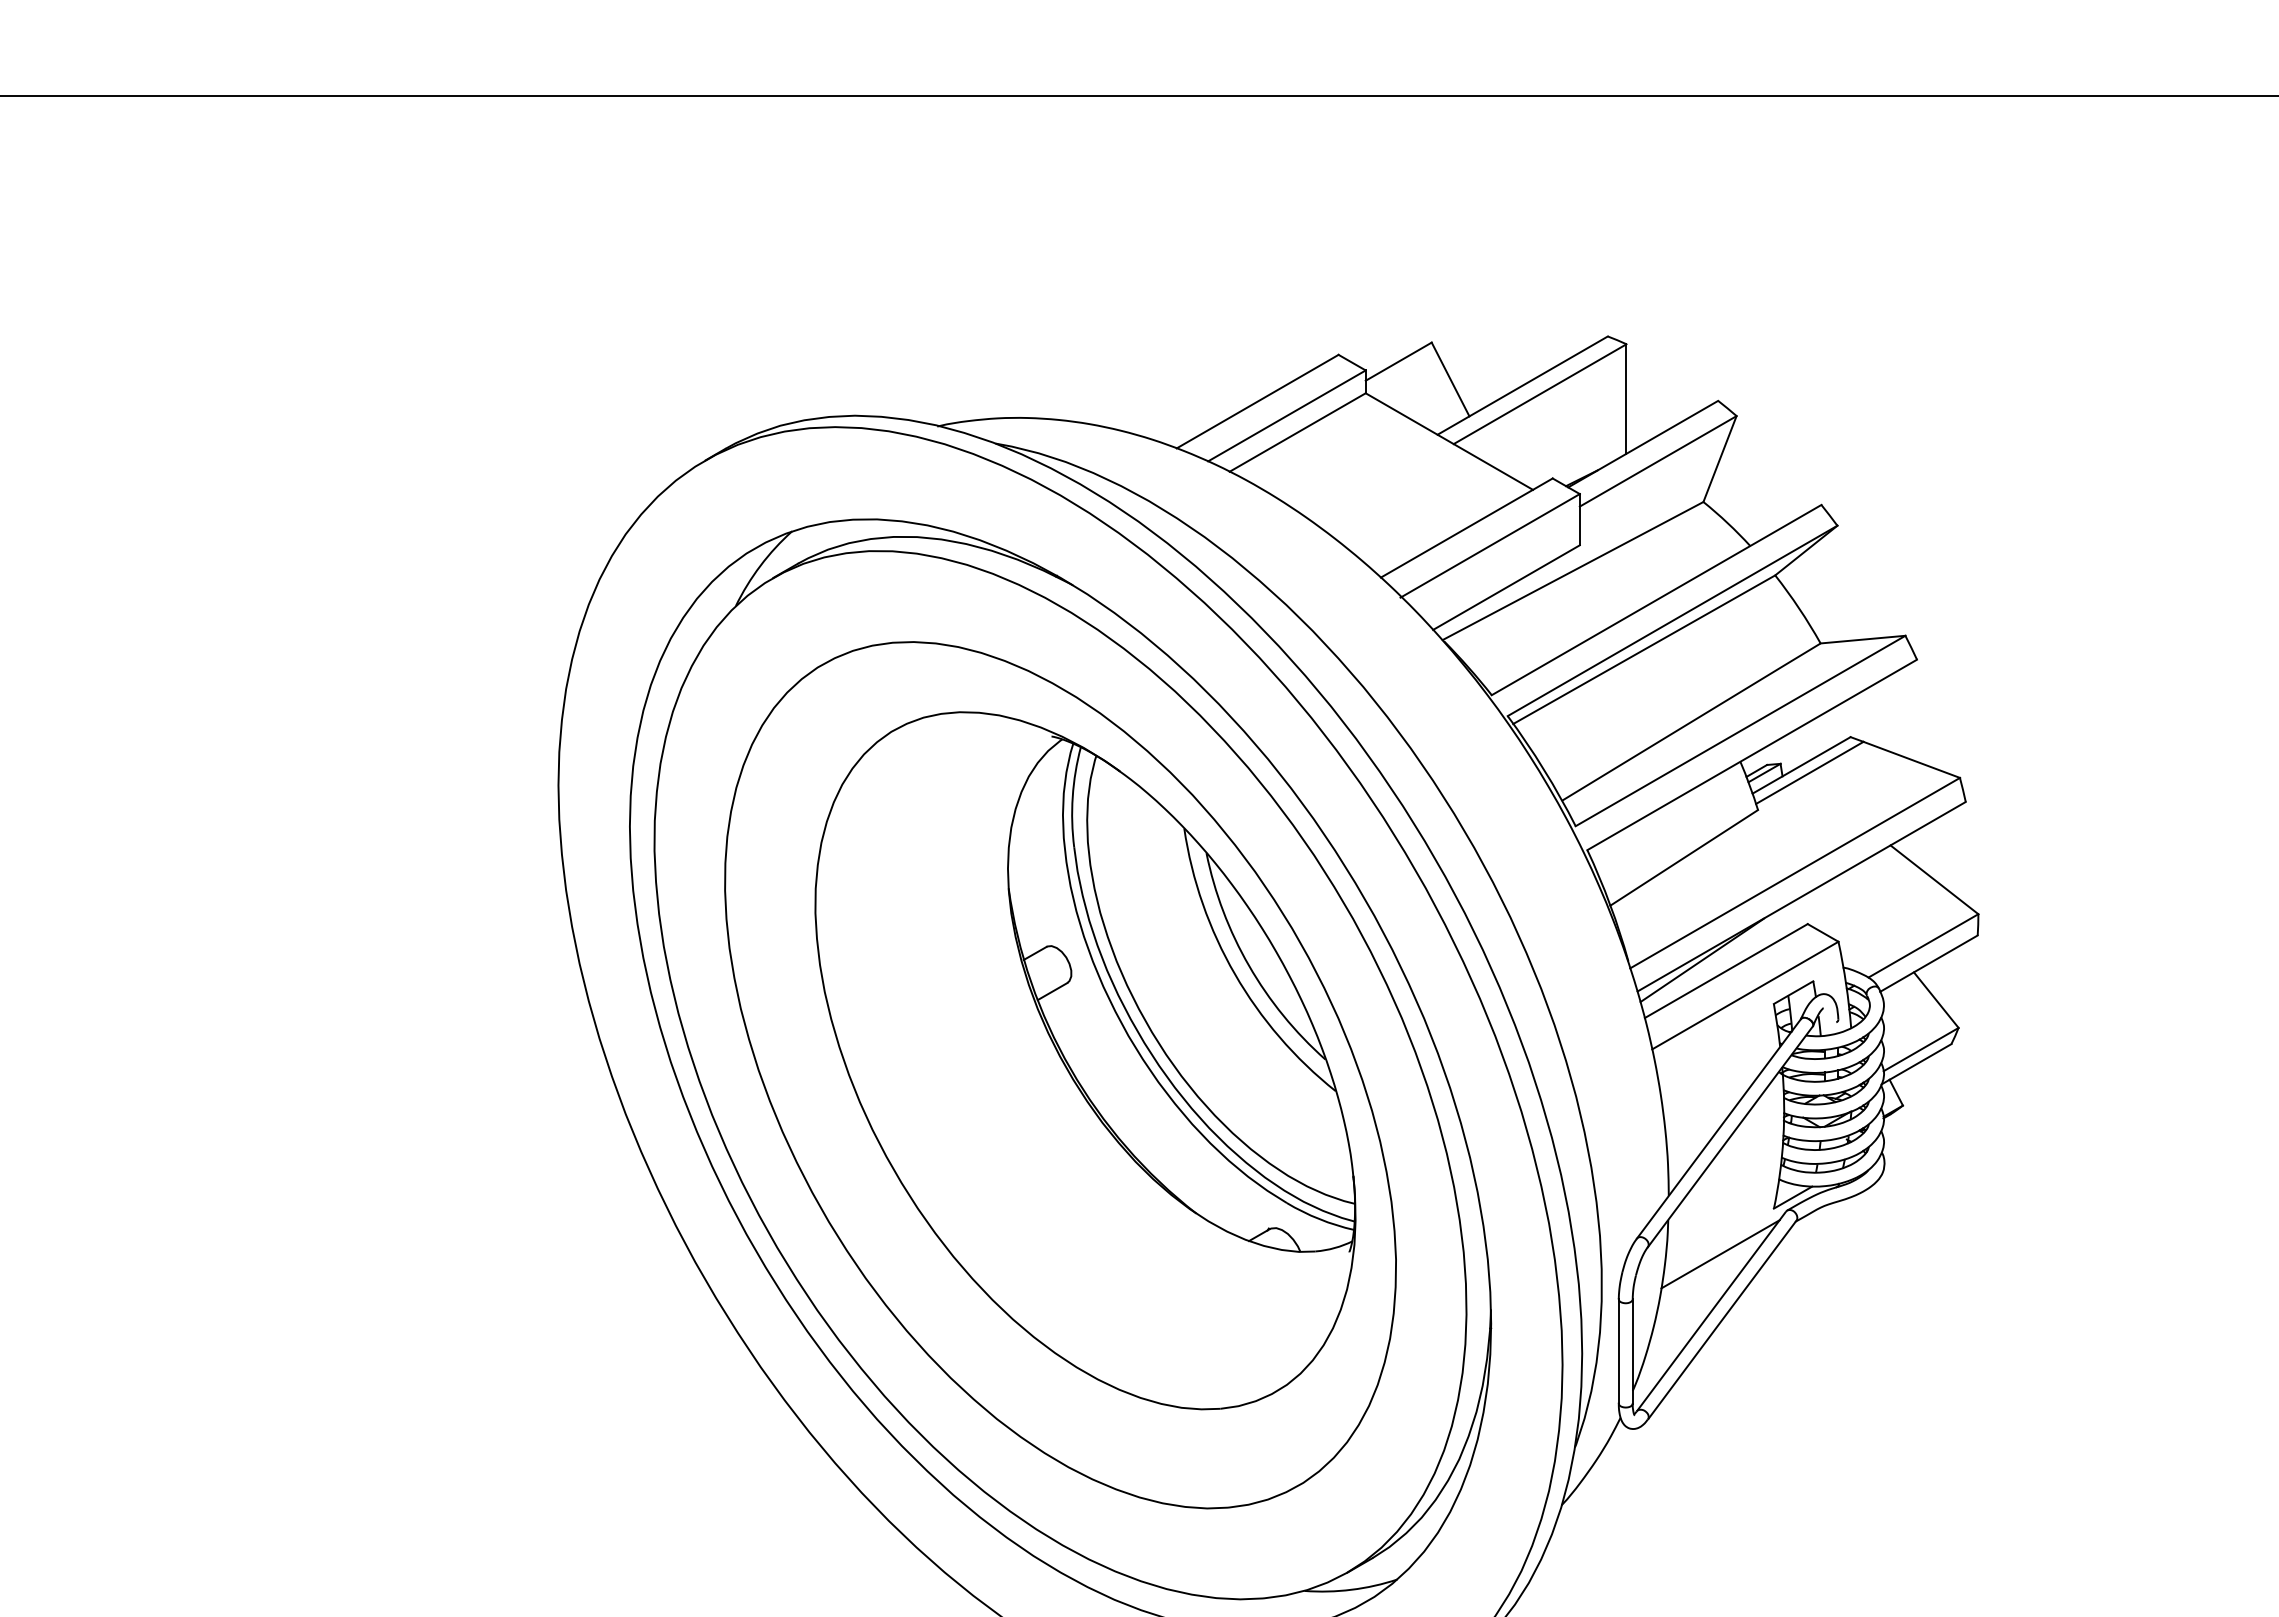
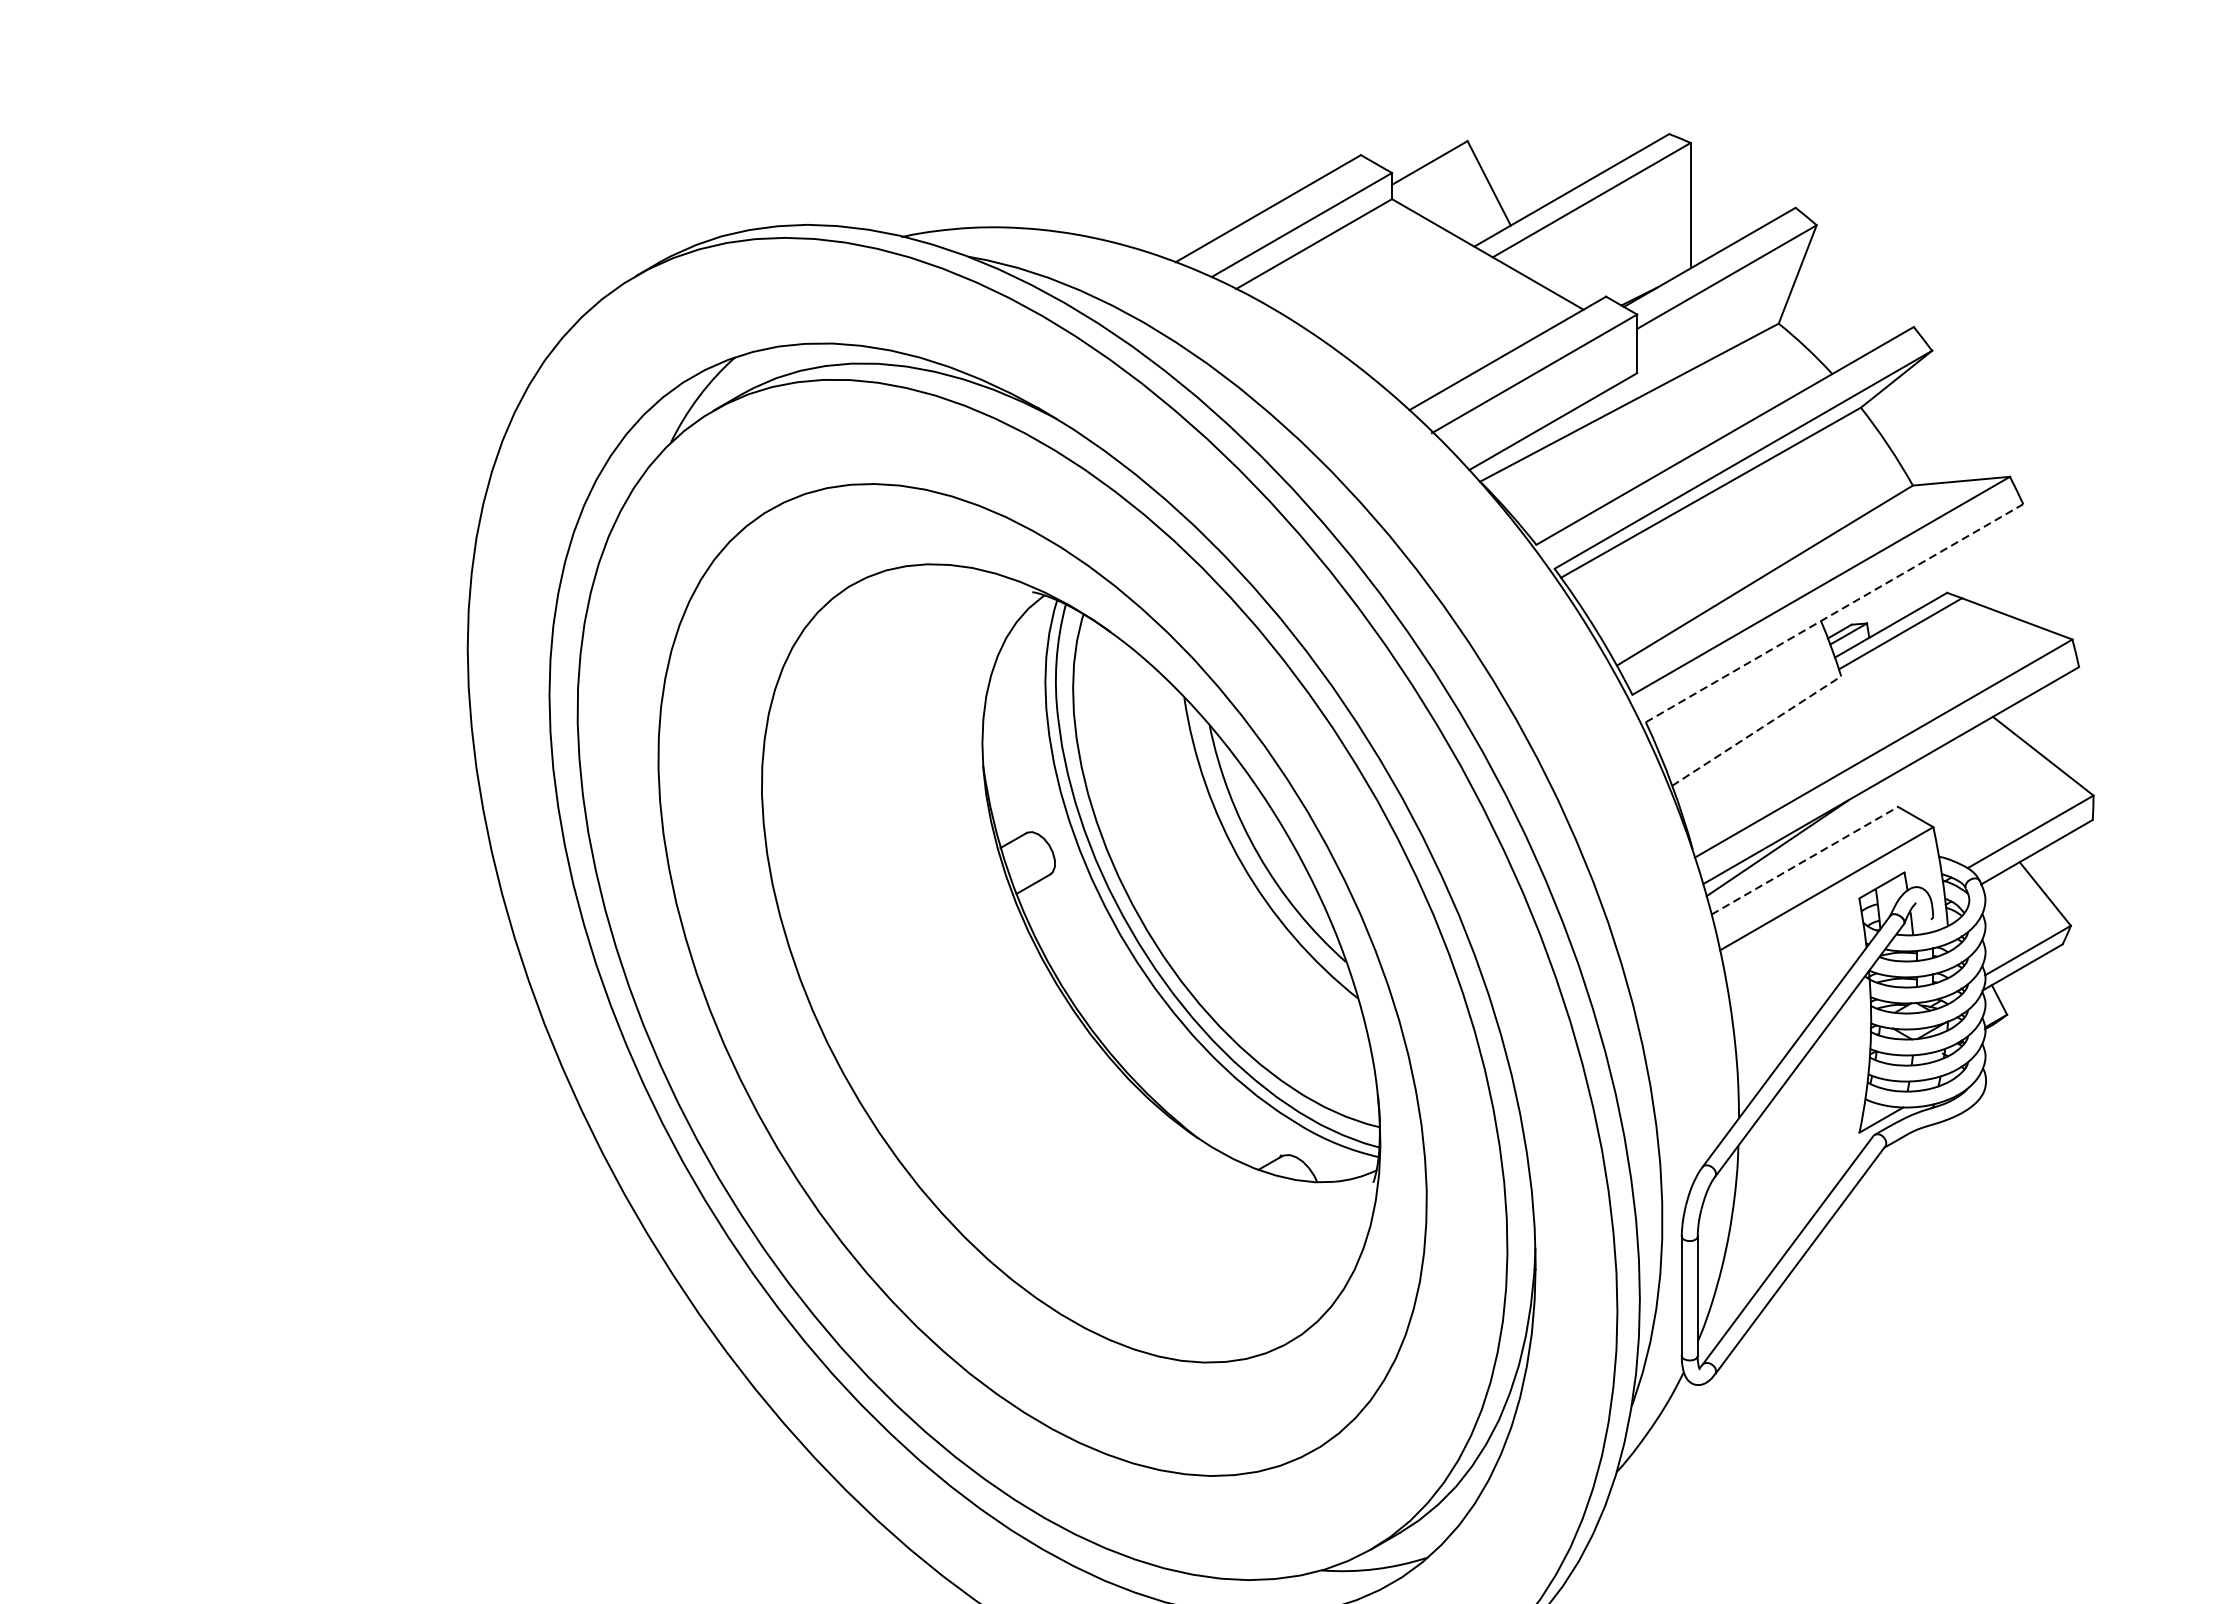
line: (1752, 754) -> (1834, 612), solid -> dashed
line: (1684, 857) -> (1757, 730), solid -> dashed
line: (1726, 970) -> (1805, 860), solid -> dashed
line: (1720, 1254) -> (1798, 1185), removed

